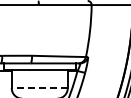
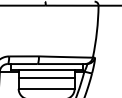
line: (39, 77) -> (46, 78), added
line: (39, 88) -> (46, 89), dashed -> solid

